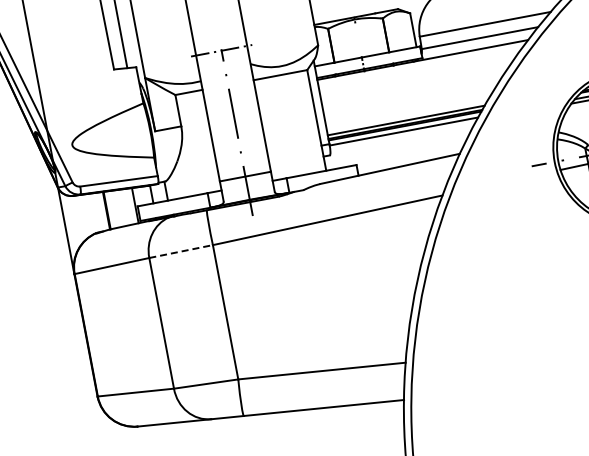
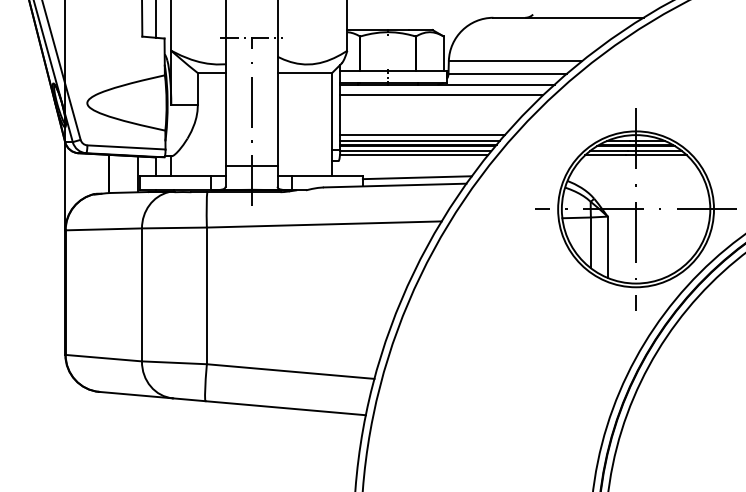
line: (418, 71) -> (441, 95), added
line: (407, 113) -> (422, 134), added
line: (402, 135) -> (413, 155), added
line: (409, 157) -> (416, 177), added
line: (181, 251) -> (174, 227), dashed -> solid

